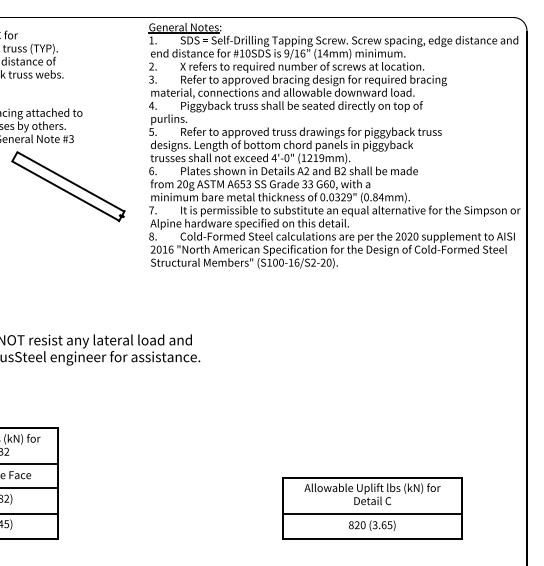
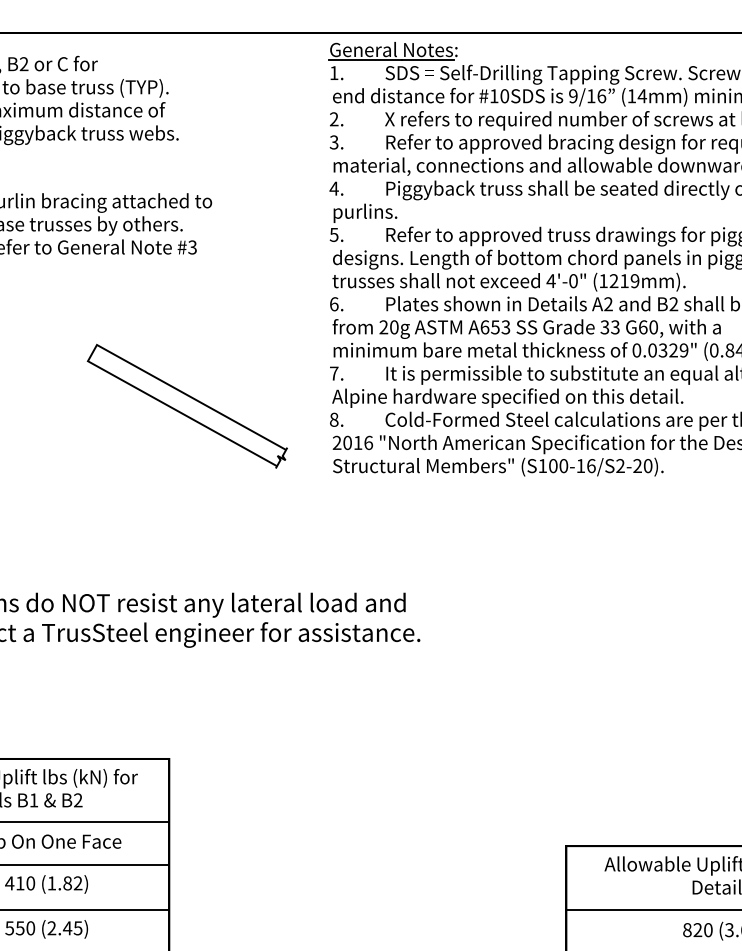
part: (68, 186) -> (187, 405), moved

